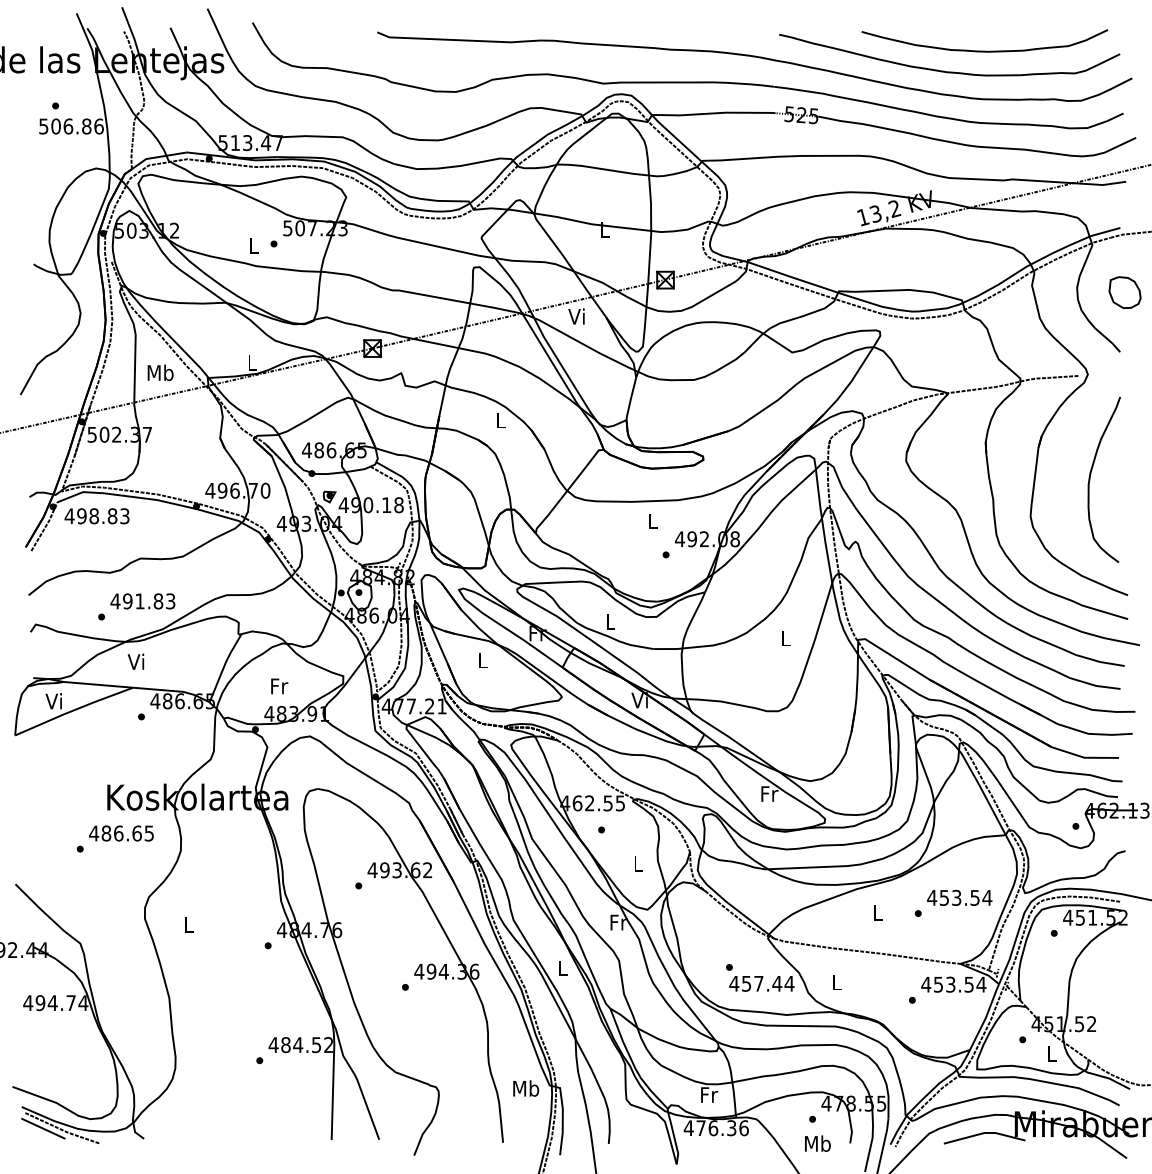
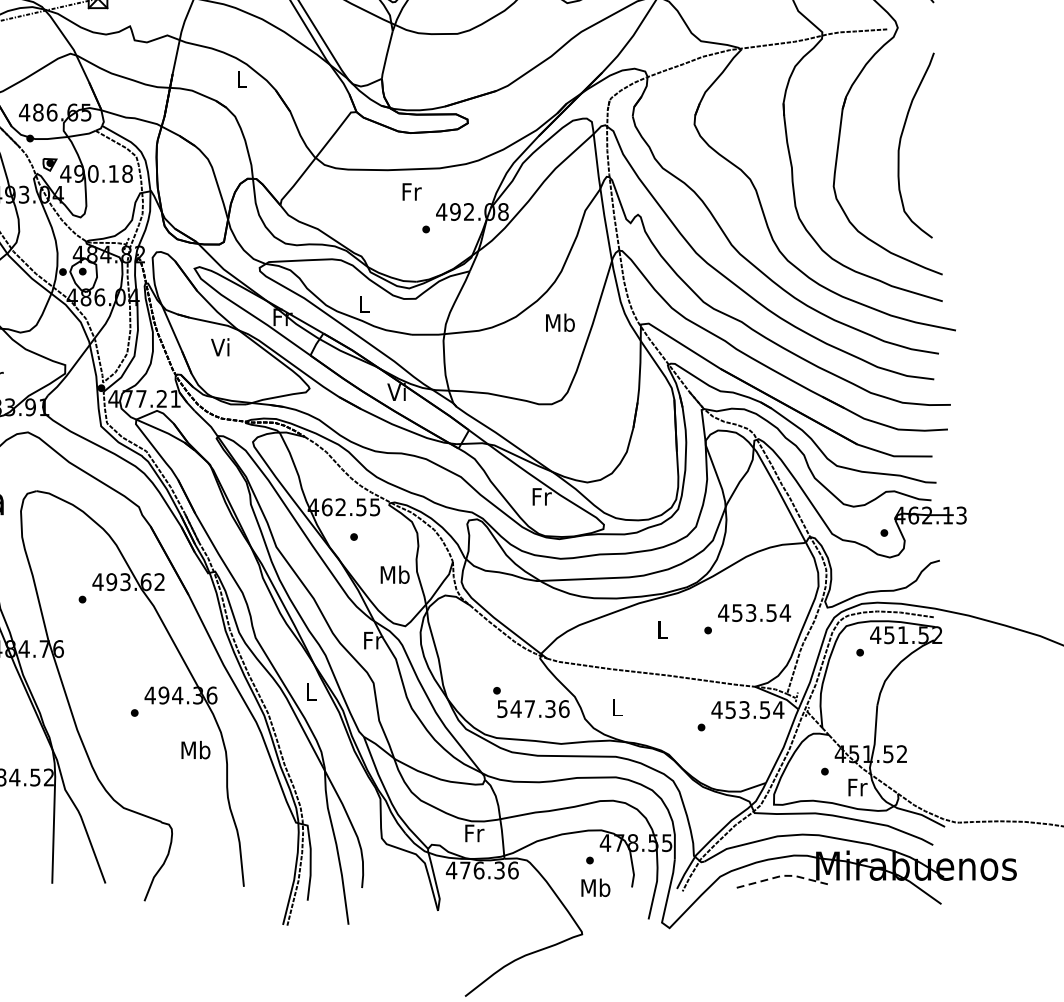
text: (653, 521) -> (412, 192), L -> Fr
text: (786, 638) -> (560, 322), L -> Mb
text: (481, 660) -> (219, 347), L -> Vi
text: (638, 863) -> (395, 574), L -> Mb
text: (761, 983) -> (532, 708), 457.44 -> 547.36
text: (1051, 1053) -> (857, 786), L -> Fr
text: (526, 1088) -> (196, 750), moved
line: (984, 1132) -> (782, 875), solid -> dashed

